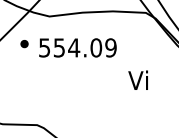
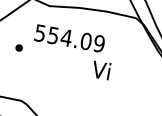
part: (24, 44) -> (19, 48), moved
text: (137, 79) -> (100, 69), moved

